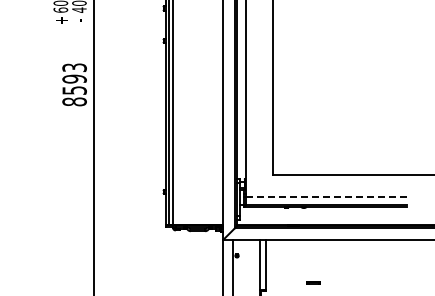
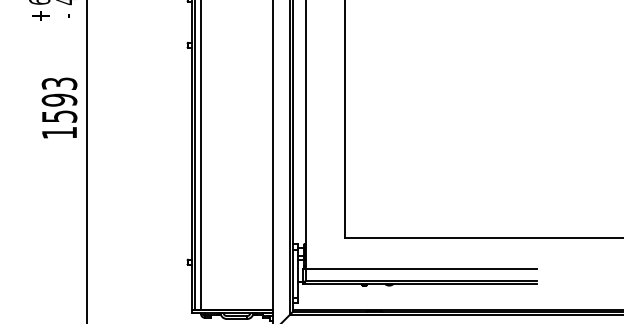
text: (74, 101) -> (59, 132), 8593 -> 1593
line: (326, 196) -> (421, 268), dashed -> solid

